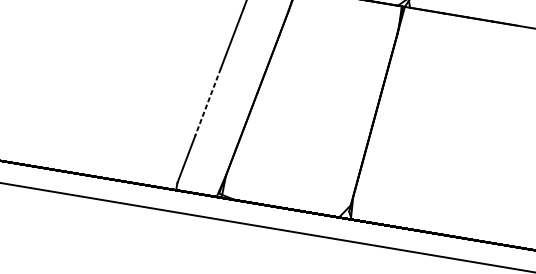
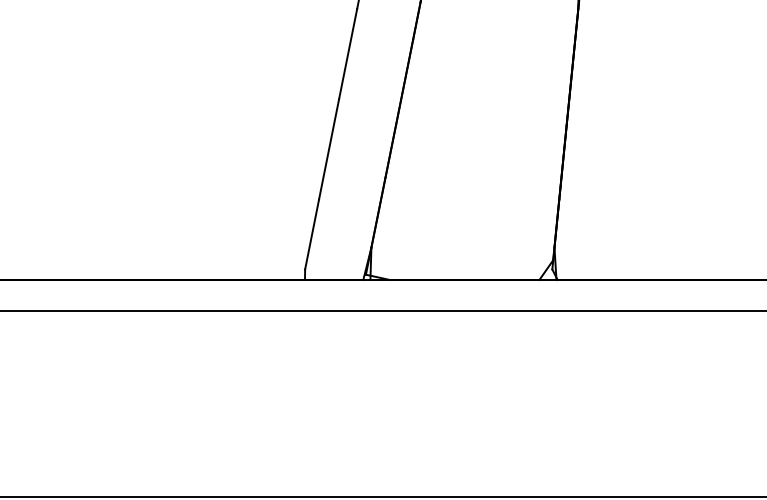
line: (207, 102) -> (328, 149), dashed -> solid

